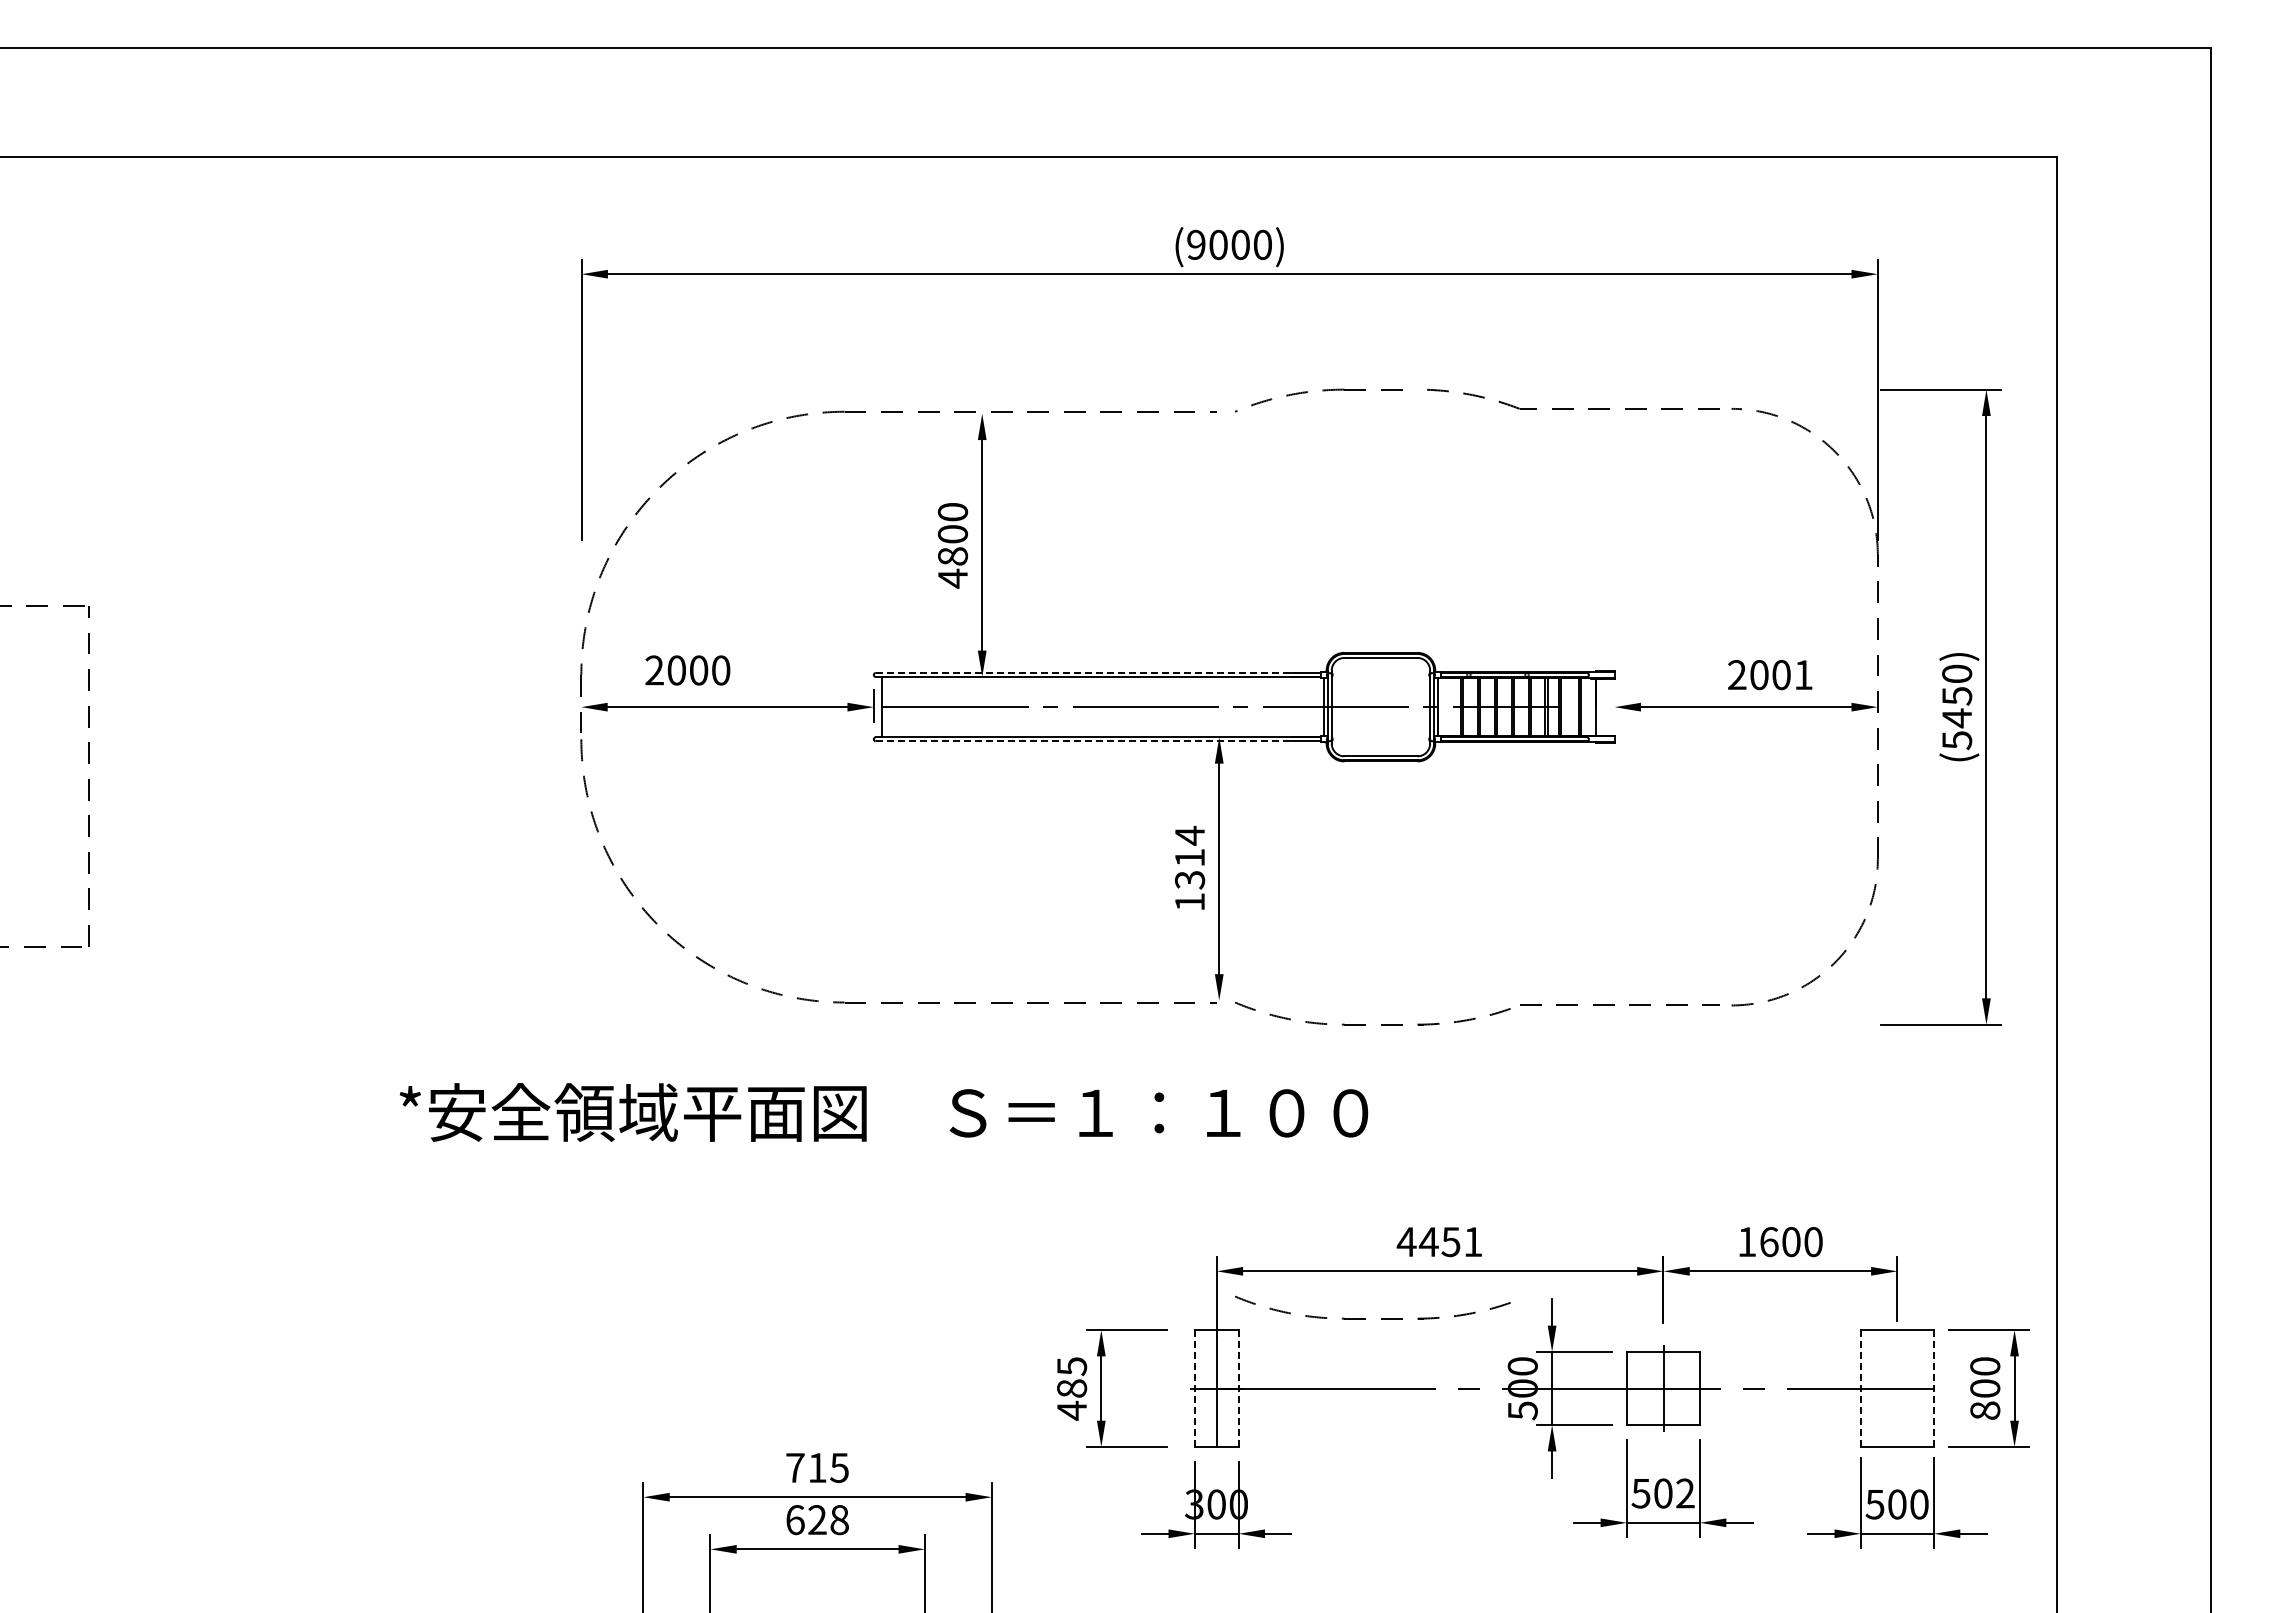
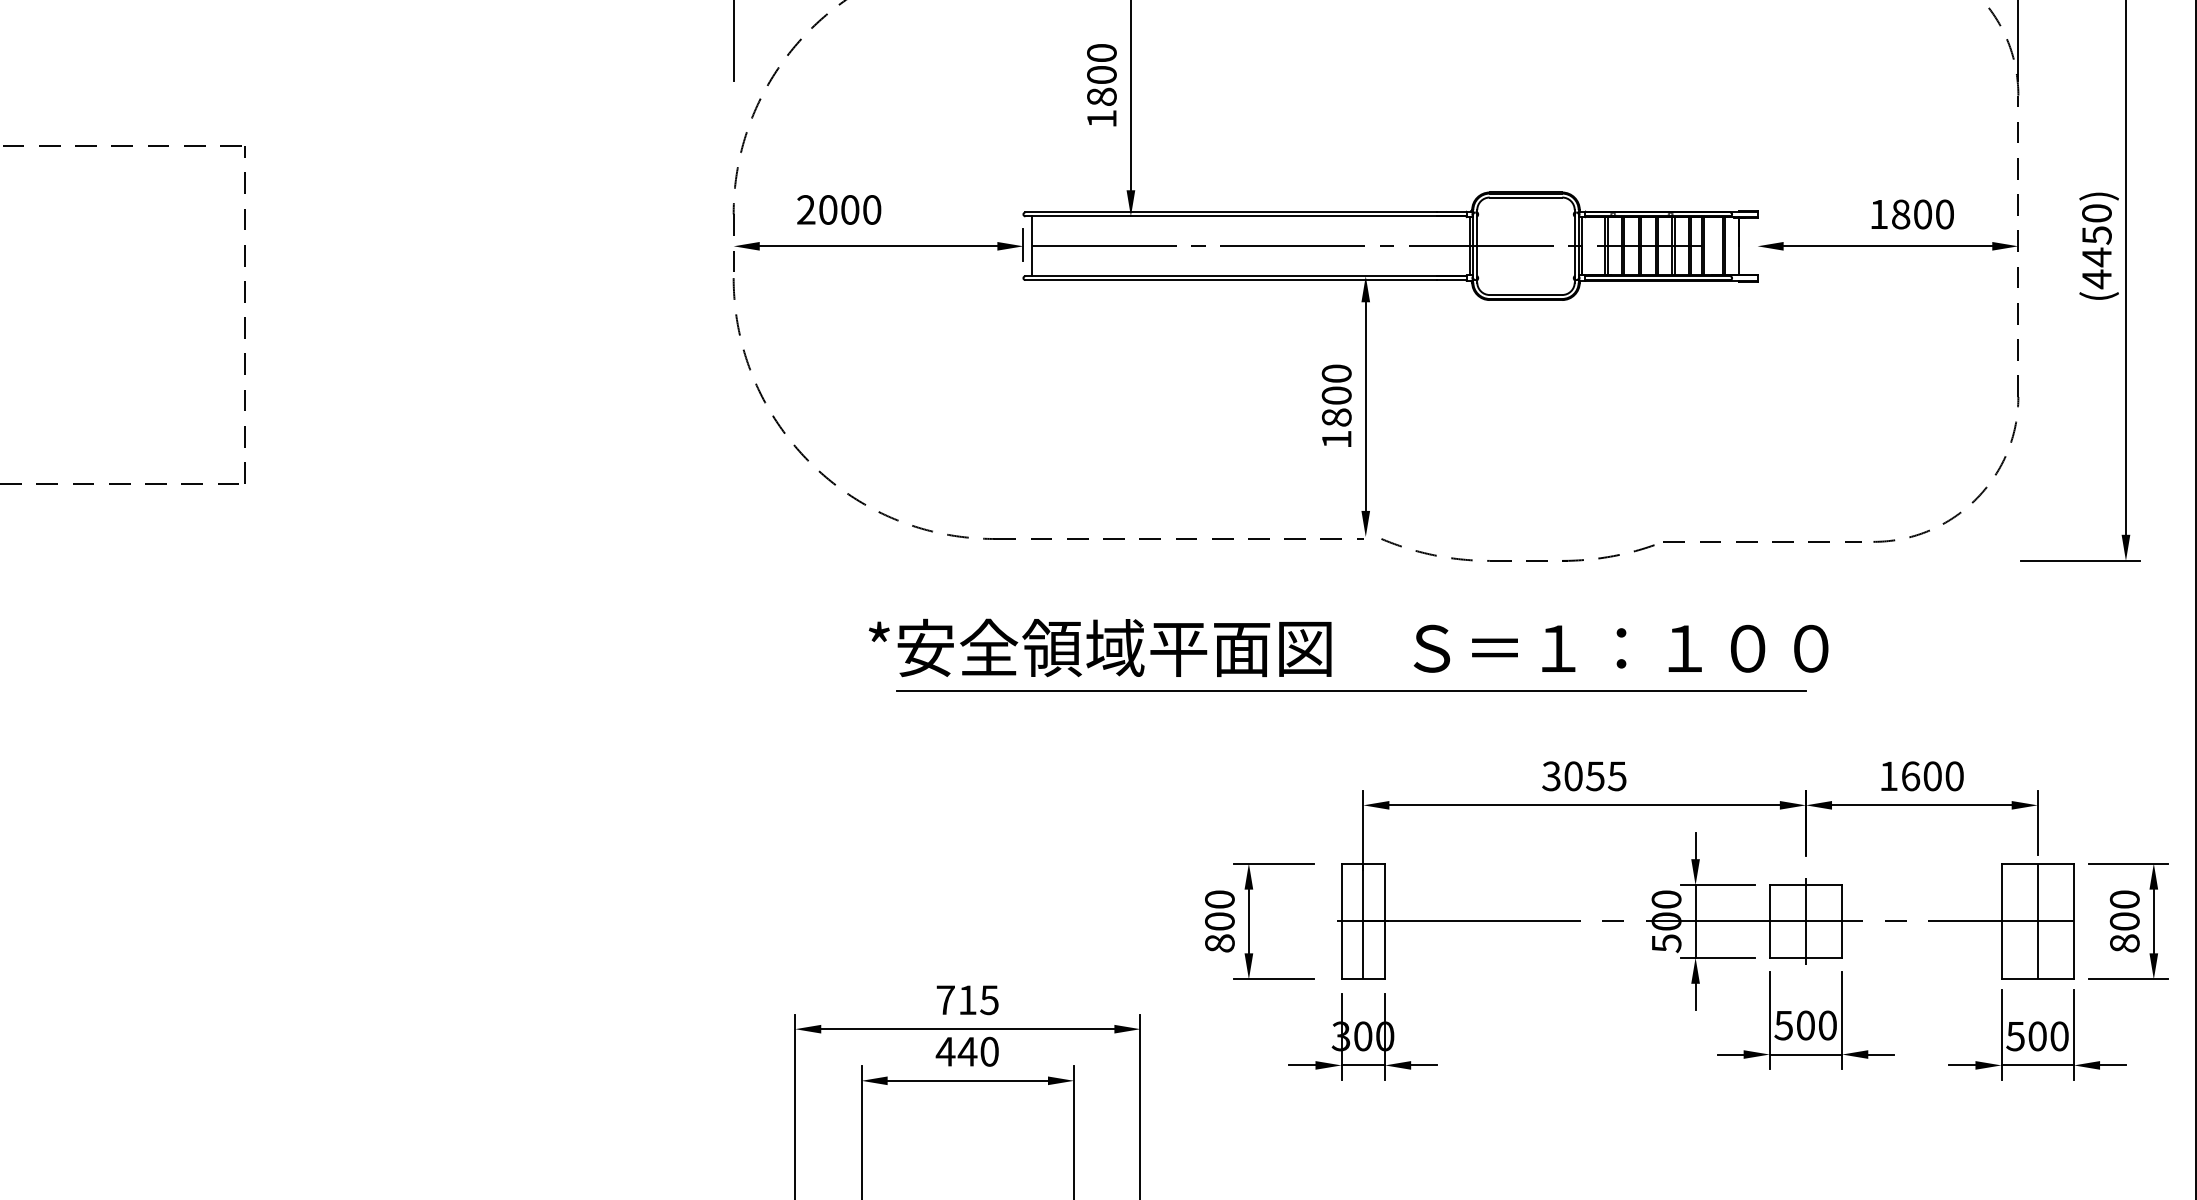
text: (952, 578) -> (1101, 118), 4800 -> 1800
line: (1083, 672) -> (1231, 211), dashed -> solid
text: (1770, 675) -> (1911, 214), 2001 -> 1800
text: (1957, 740) -> (2097, 279), (5450) -> (4450)
line: (1083, 741) -> (1231, 280), dashed -> solid
text: (1189, 857) -> (1336, 395), 1314 -> 1800
text: (883, 1112) -> (1348, 647), moved
line: (1204, 1156) -> (1351, 691), added
text: (1439, 1242) -> (1584, 776), 4451 -> 3055
part: (1365, 1318) -> (1510, 852), removed
text: (1072, 1388) -> (1220, 921), 485 -> 800
line: (1238, 1388) -> (1384, 921), dashed -> solid
line: (1897, 1388) -> (2037, 921), added
line: (1933, 1388) -> (2073, 921), dashed -> solid
line: (1194, 1389) -> (1341, 922), dashed -> solid
line: (1860, 1389) -> (2001, 922), dashed -> solid
text: (1685, 1493) -> (1827, 1025), 502 -> 500
text: (816, 1520) -> (966, 1052), 628 -> 440

